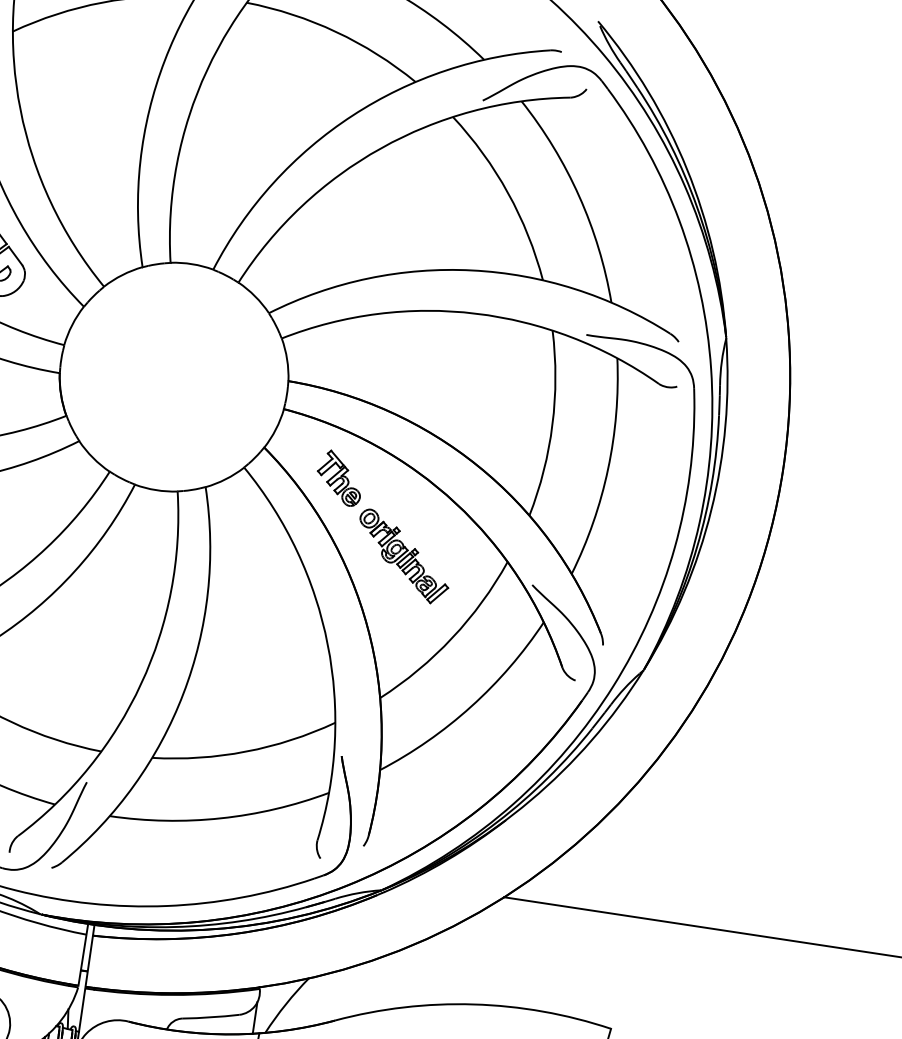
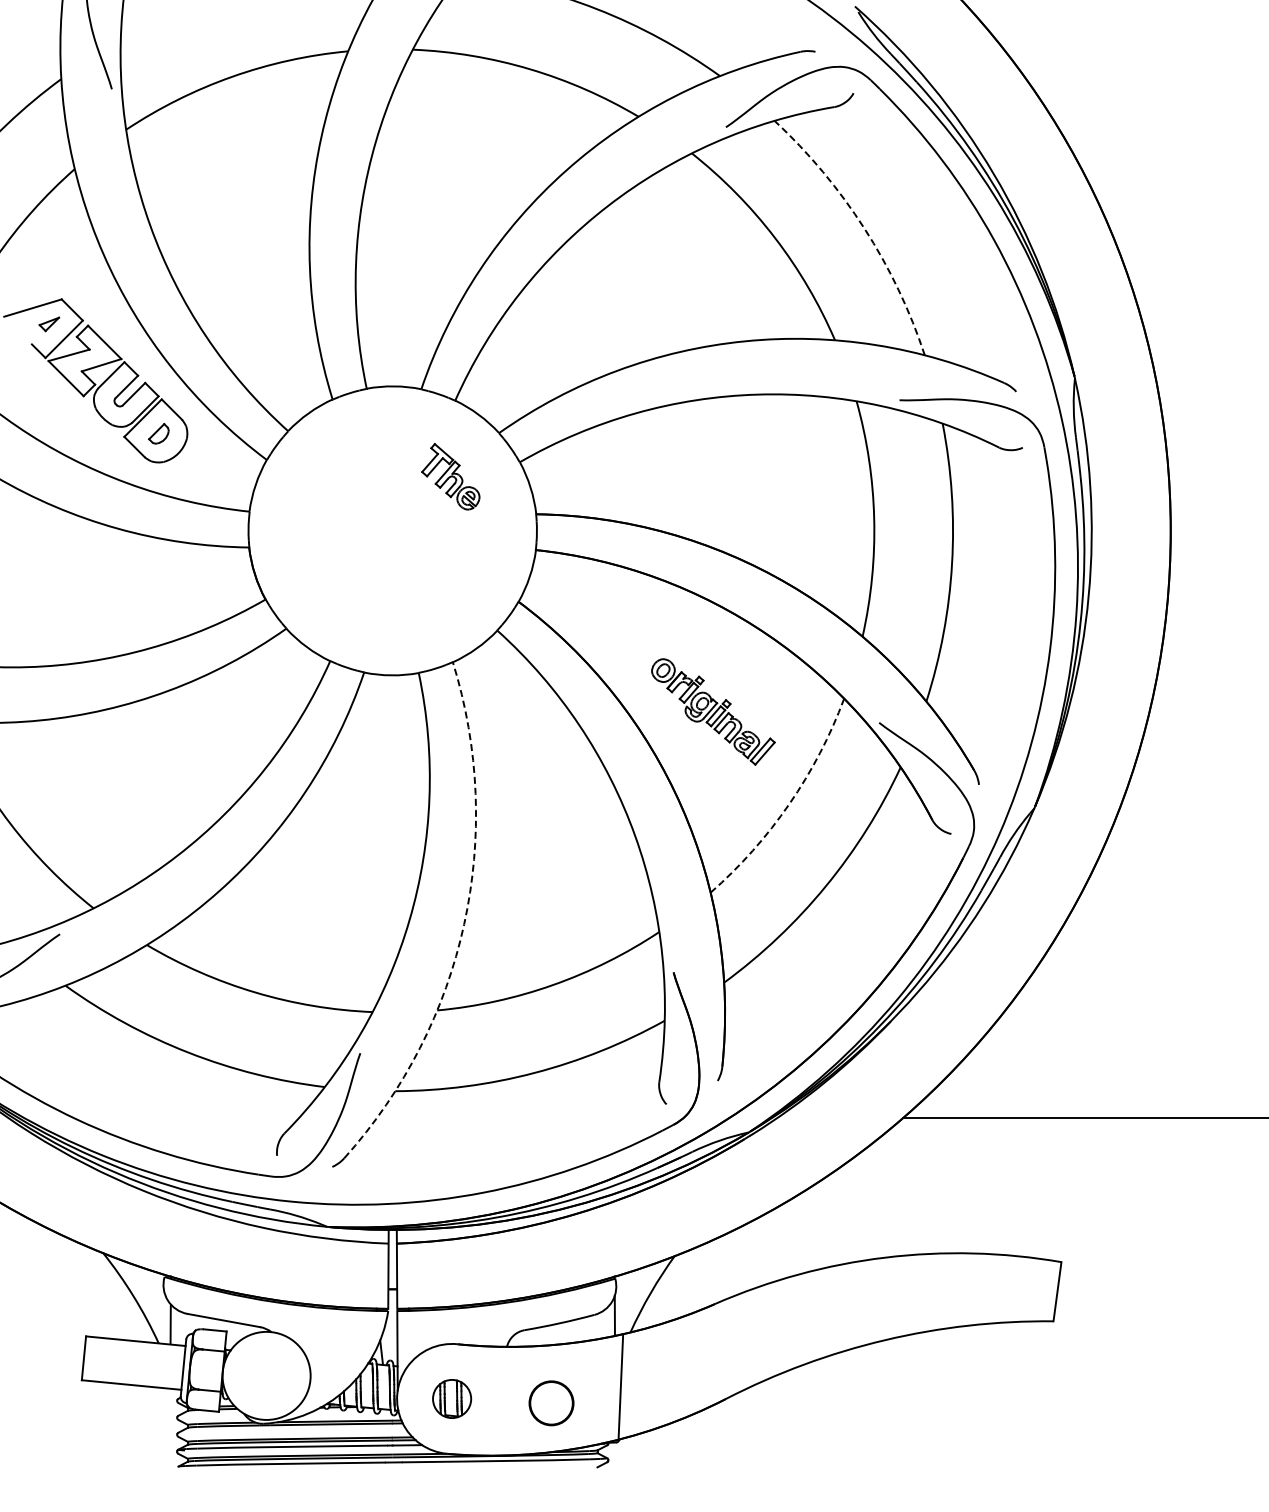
arc: (579, 196) -> (864, 228), solid -> dashed
part: (339, 477) -> (450, 476), moved
arc: (452, 637) -> (789, 803), solid -> dashed
arc: (183, 693) -> (464, 924), solid -> dashed

